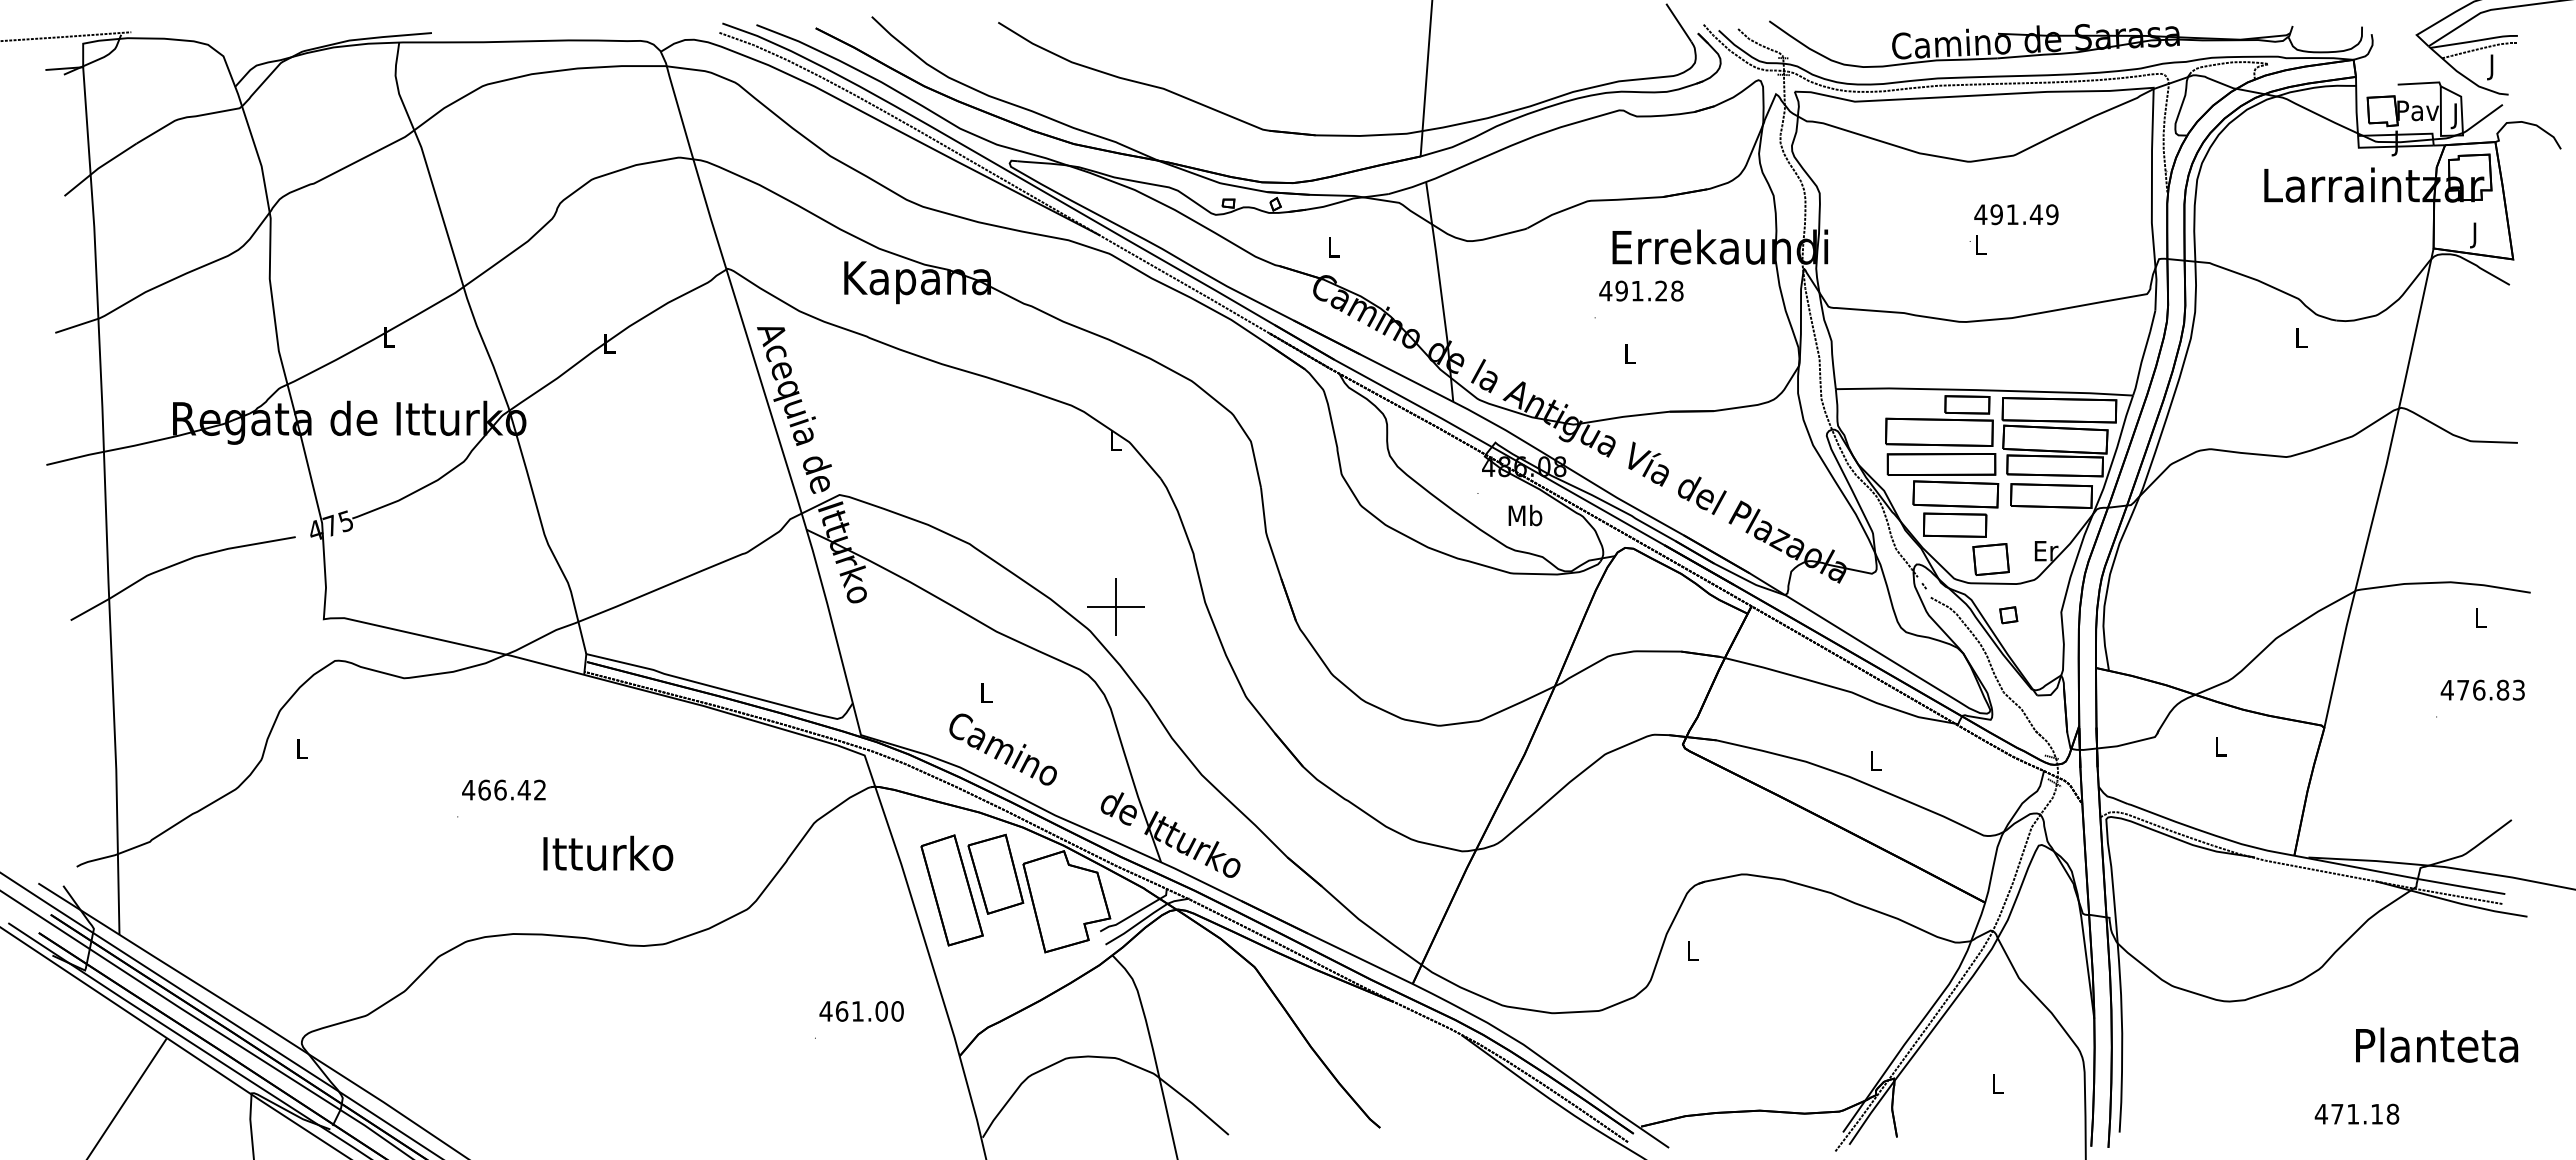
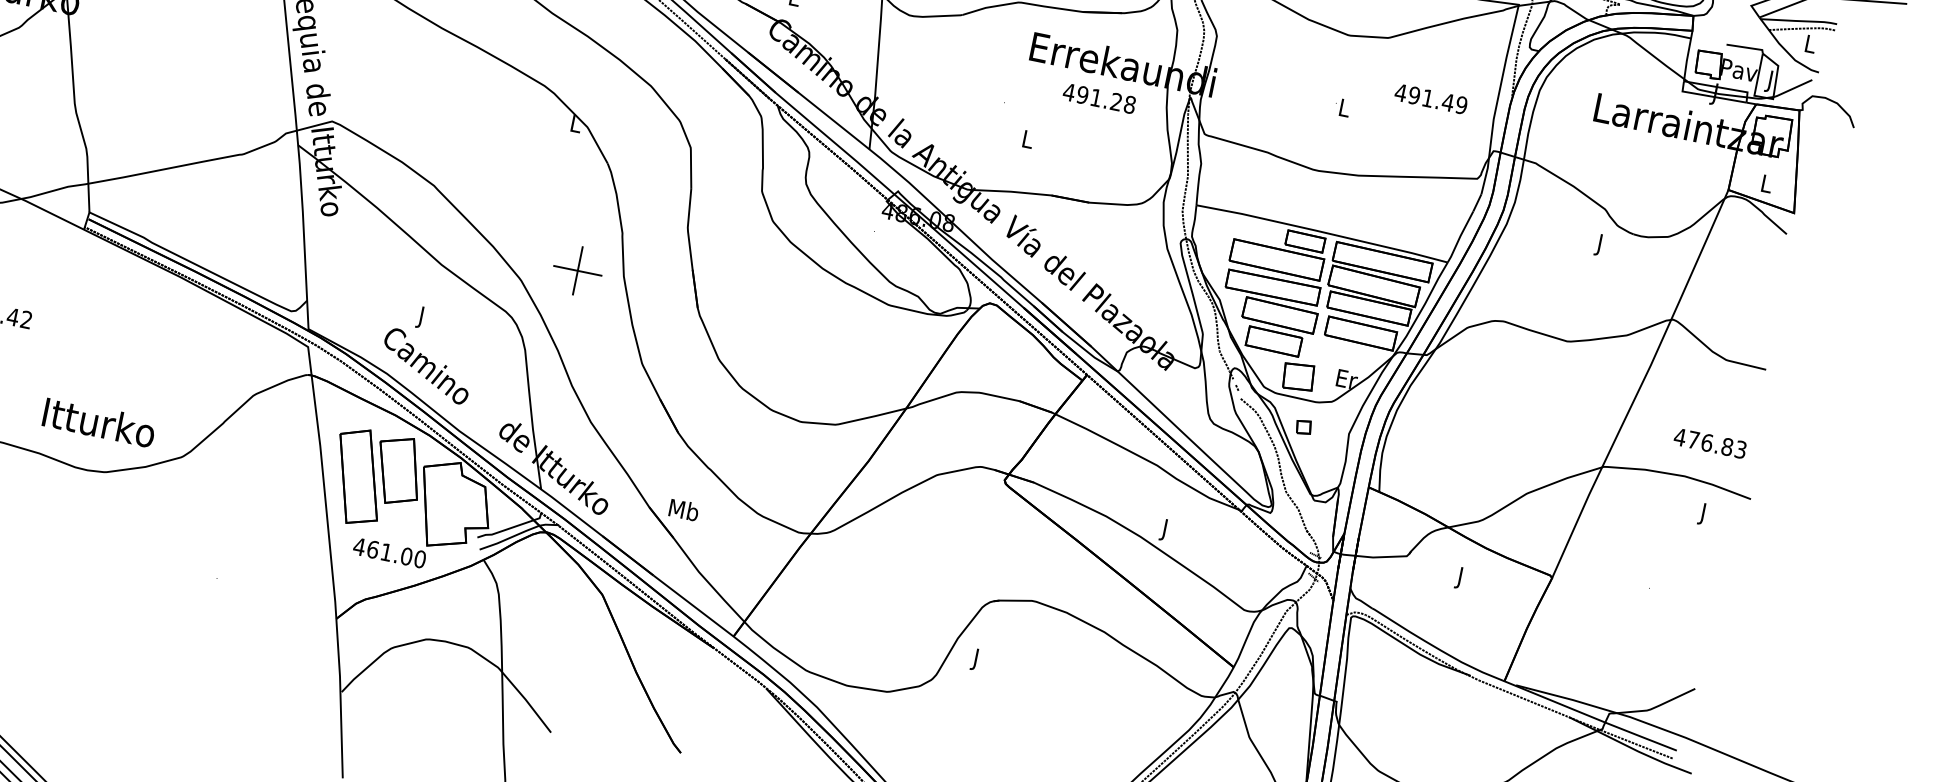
text: (2492, 67) -> (1810, 46), J -> L
text: (2016, 214) -> (1431, 98), moved
text: (2475, 235) -> (1766, 186), J -> L
text: (1641, 290) -> (1099, 98), moved
text: (2301, 340) -> (1600, 245), L -> J
text: (1525, 515) -> (684, 510), moved
part: (1115, 606) -> (577, 270), moved
text: (2480, 620) -> (1703, 514), L -> J
text: (2482, 689) -> (1710, 442), moved
text: (986, 695) -> (422, 317), L -> J
text: (2220, 749) -> (1460, 578), L -> J
text: (1875, 763) -> (1164, 529), L -> J
text: (608, 852) -> (99, 421), moved
text: (1692, 953) -> (976, 659), L -> J
text: (861, 1011) -> (389, 553), moved

